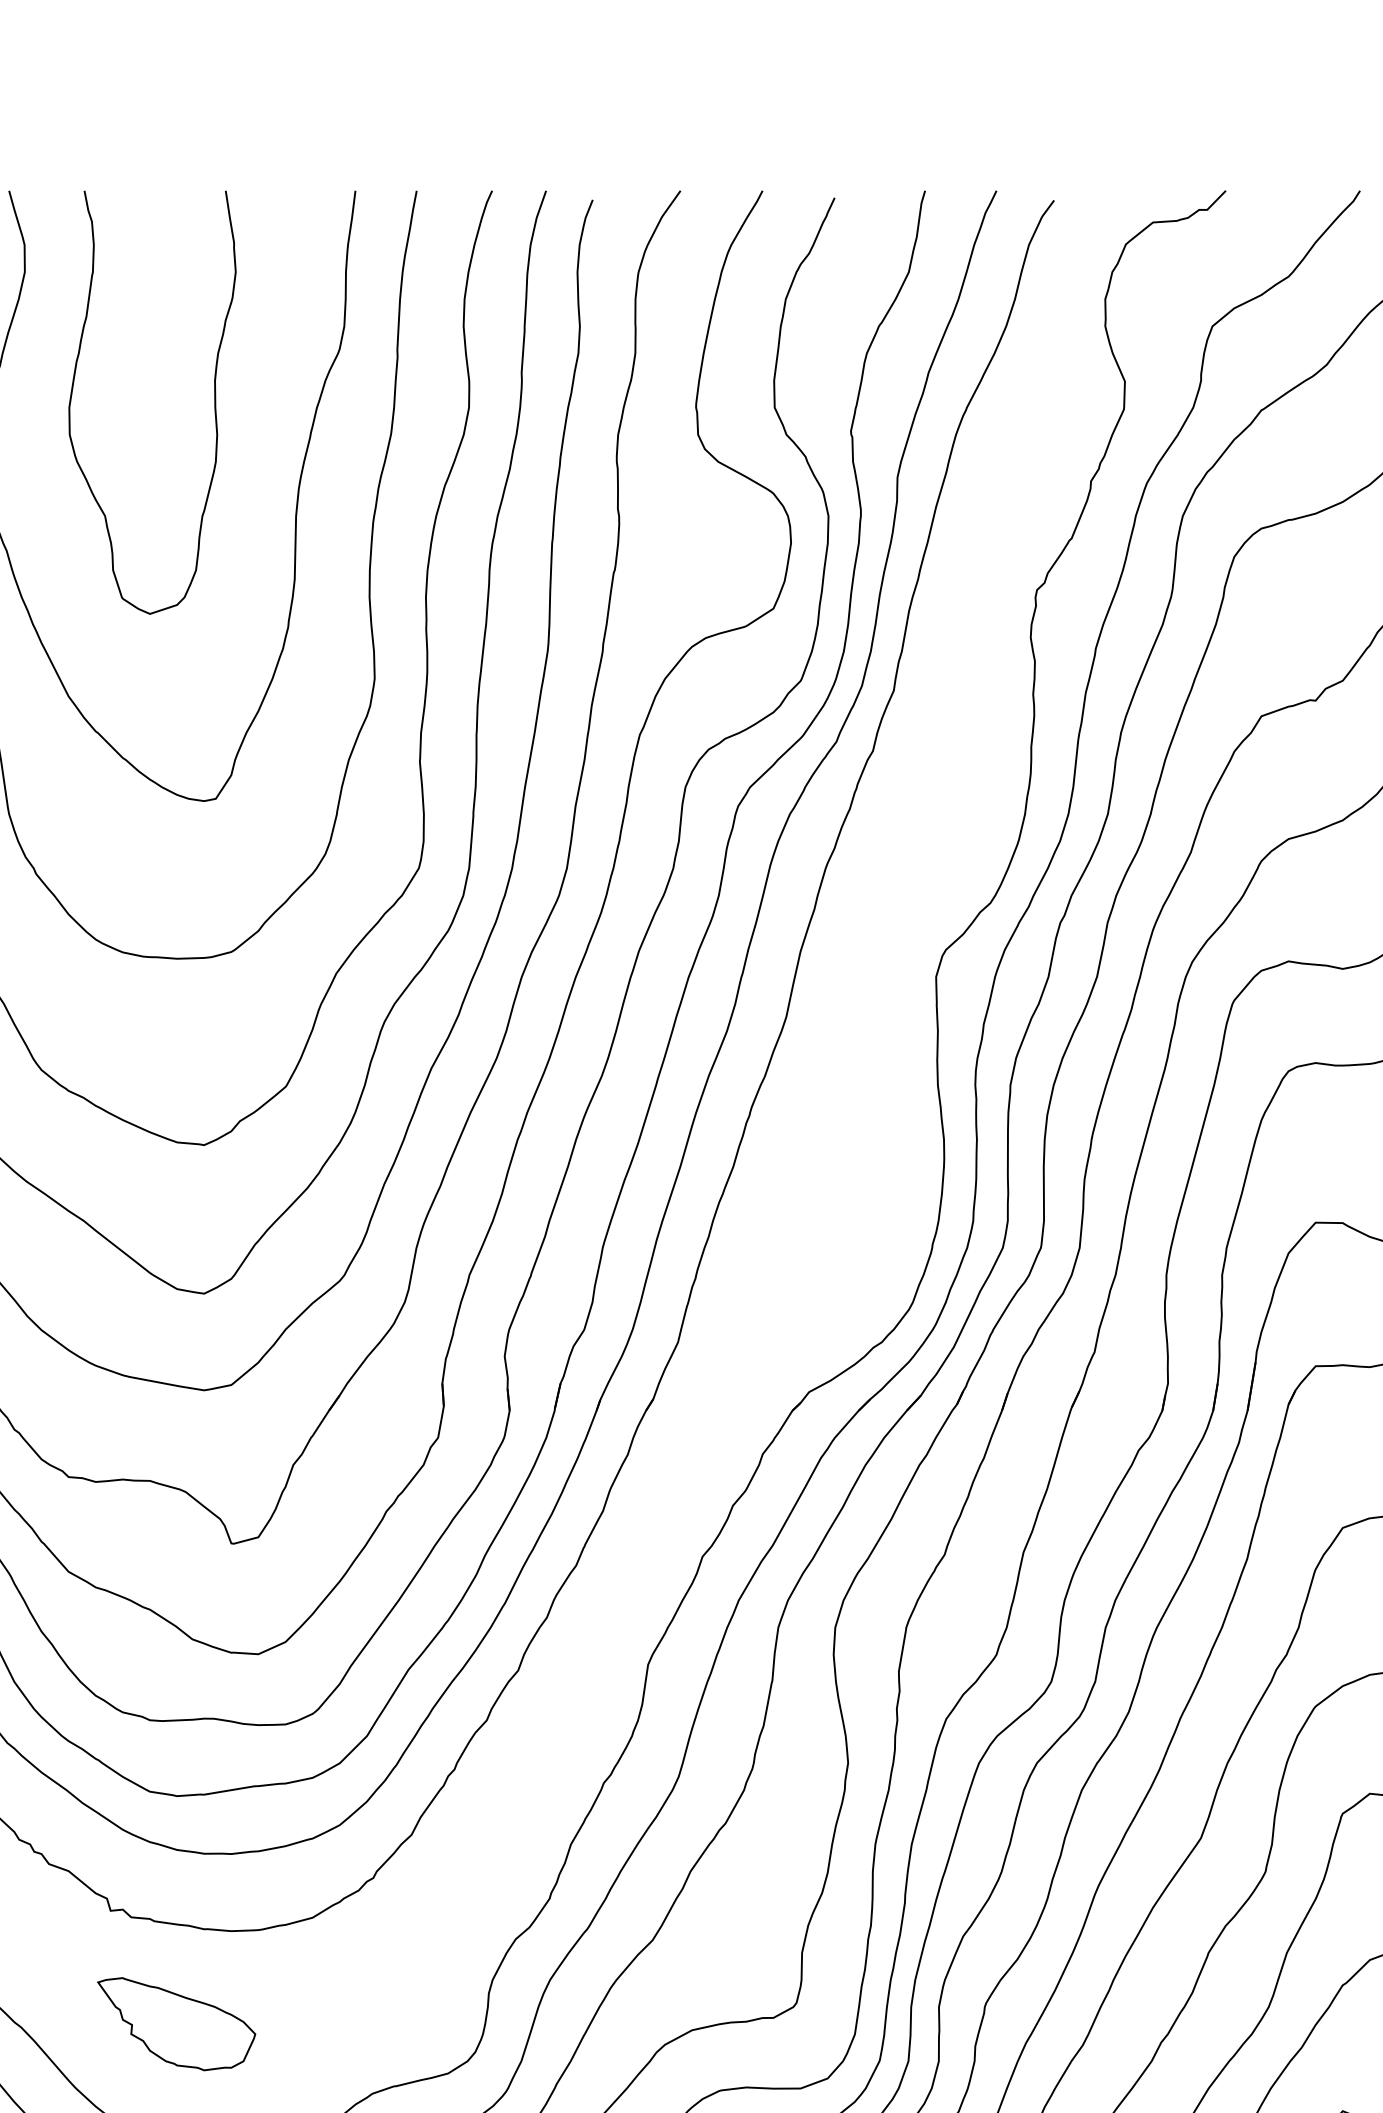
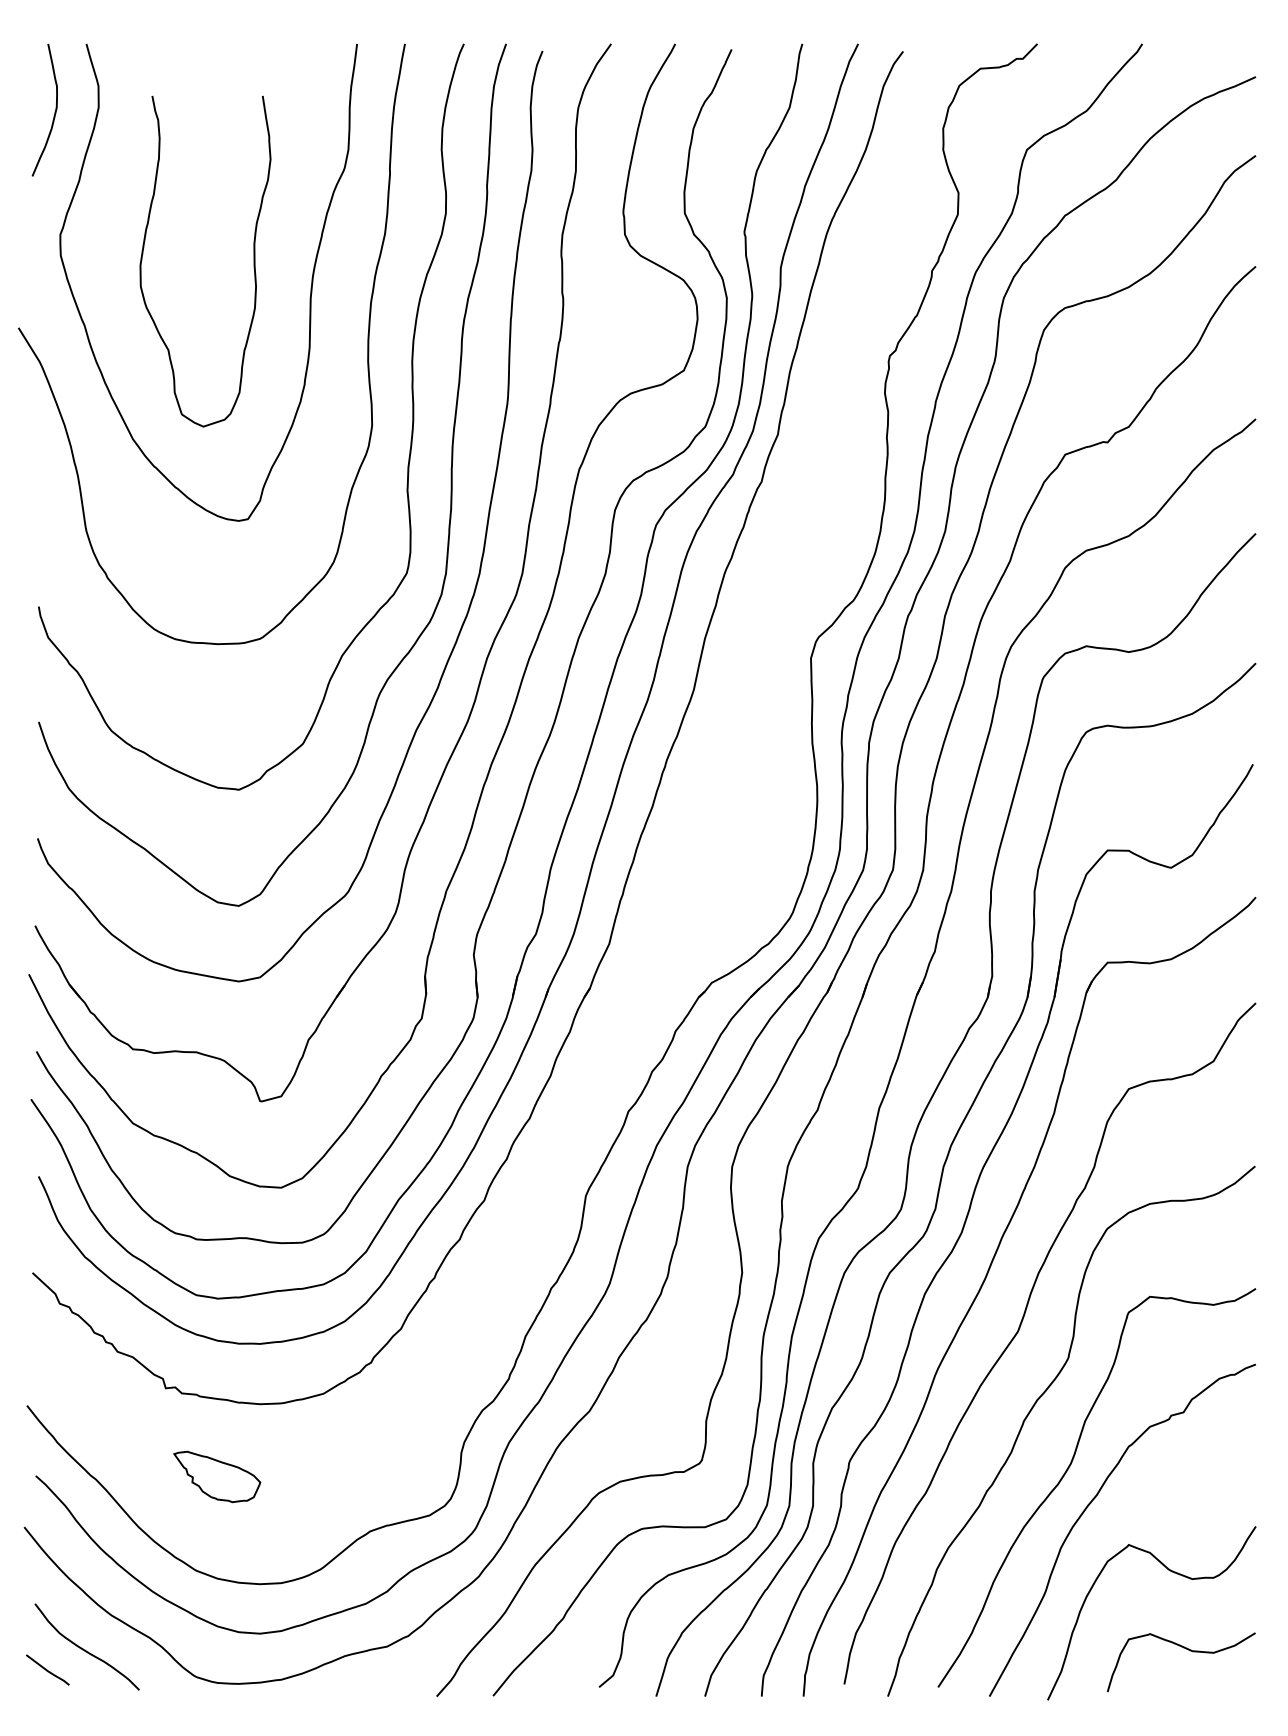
curve: (213, 402) -> (253, 261), moved
part: (175, 2023) -> (216, 1476), size x0.7

